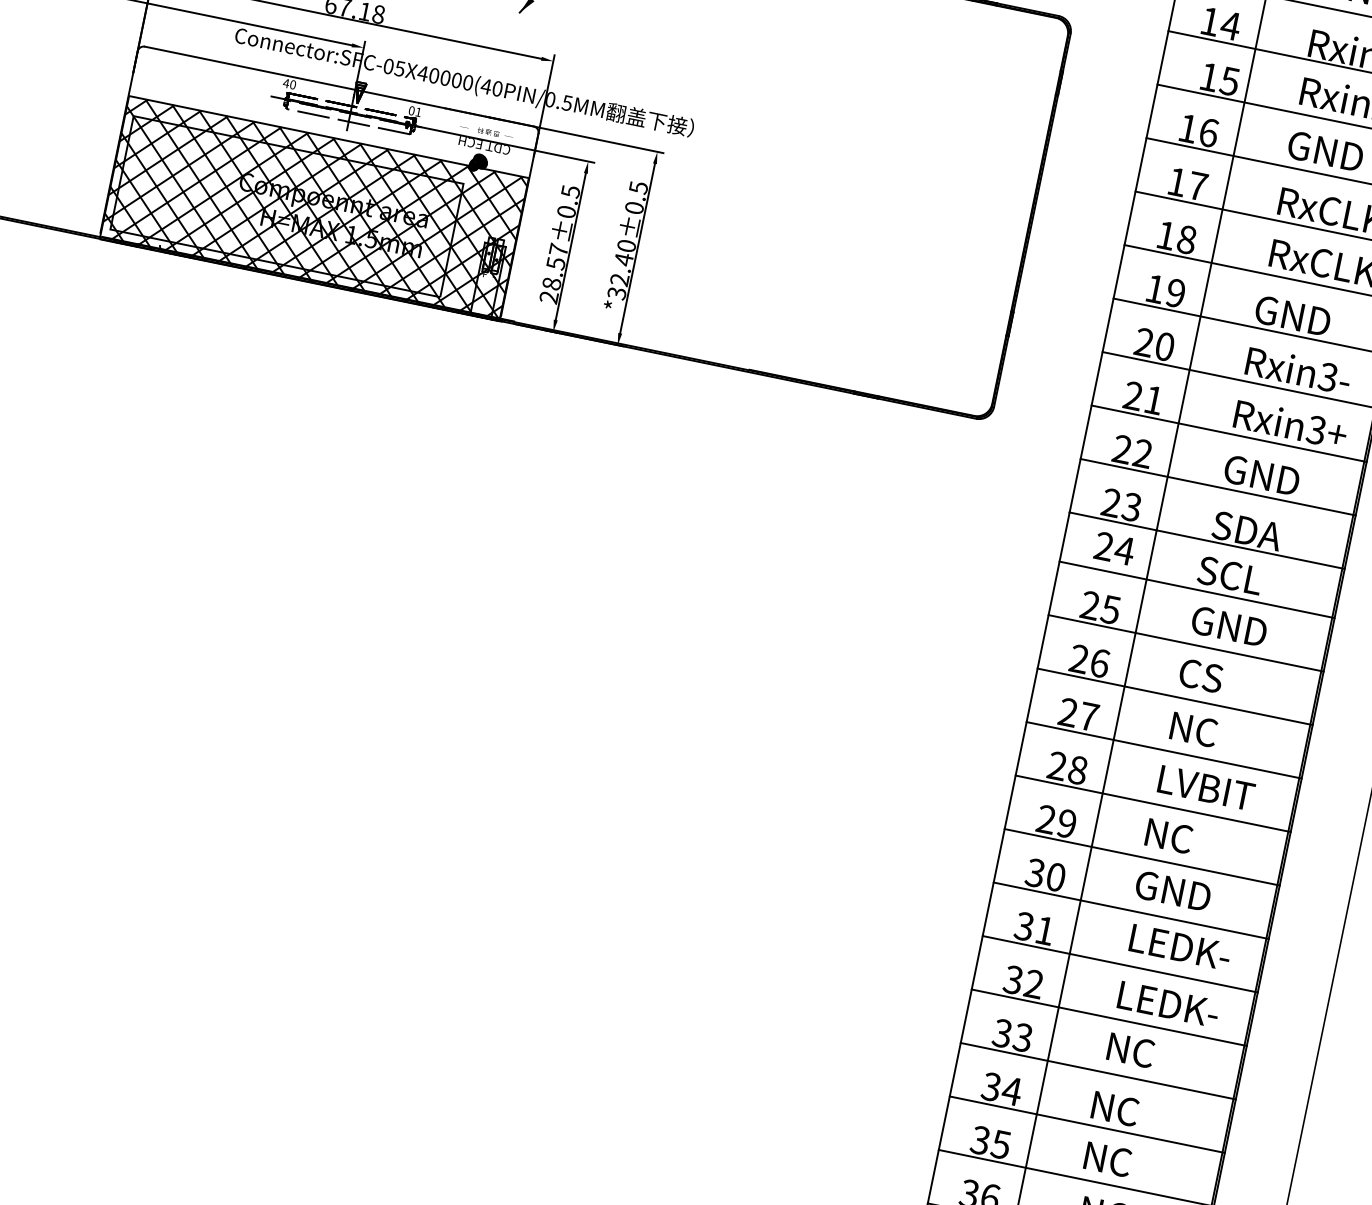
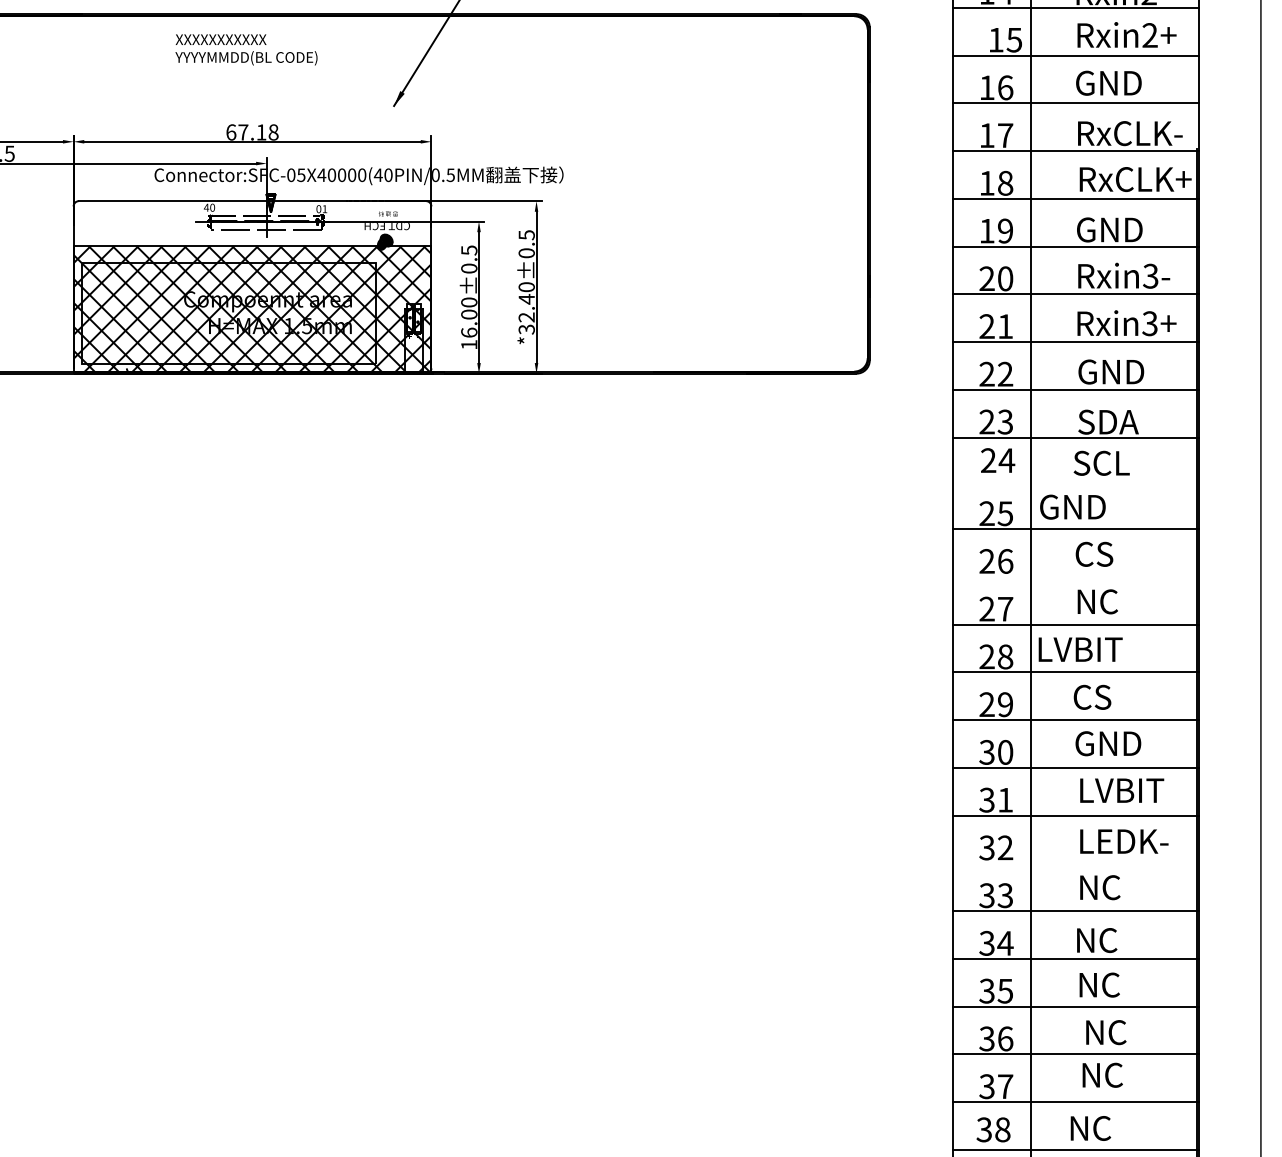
text: (554, 273) -> (469, 323), 28.57±0.5 -> 16.00±0.5
line: (1196, 589) -> (1075, 481), removed
text: (1229, 625) -> (1072, 506), moved
line: (1174, 696) -> (1075, 576), removed
text: (1206, 787) -> (1080, 649), moved
text: (1168, 835) -> (1094, 696), NC -> CS
text: (1188, 948) -> (1131, 790), LEDK- -> LVBIT
line: (1108, 1017) -> (1075, 863), removed

